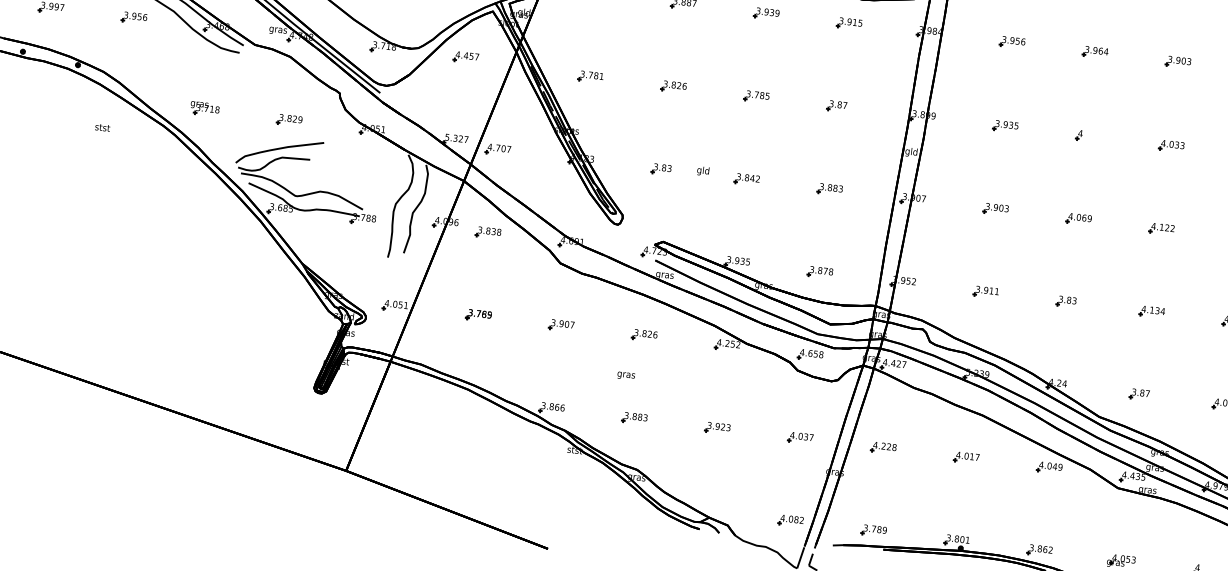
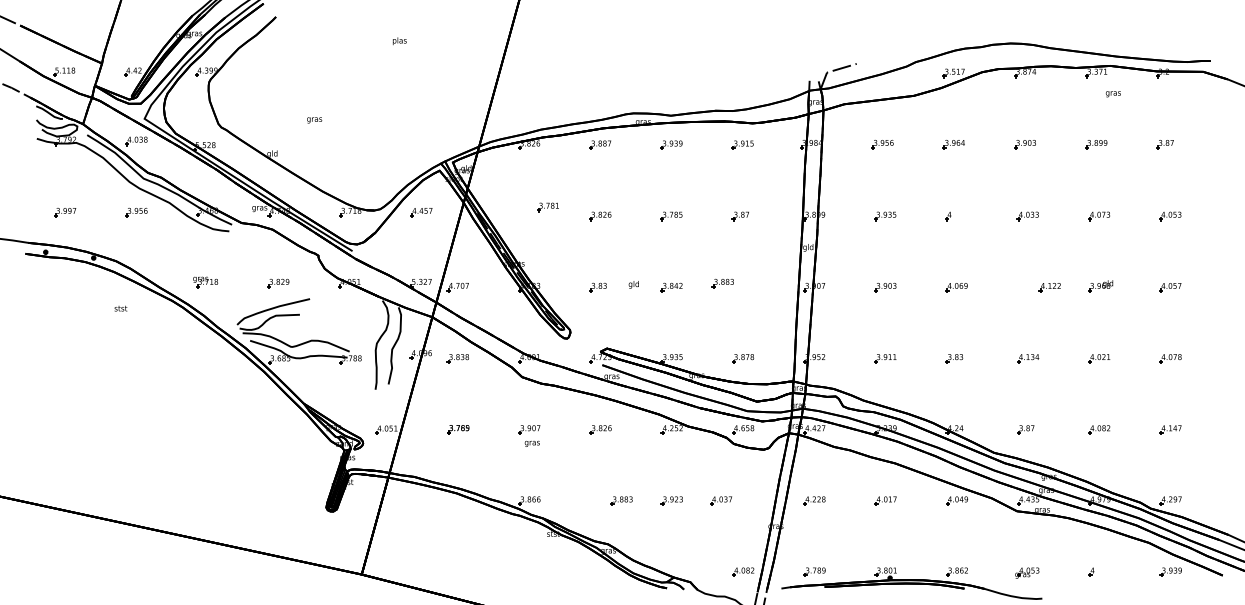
part: (590, 77) -> (547, 207), moved
part: (829, 189) -> (722, 283), moved
part: (1161, 229) -> (1049, 287), moved
text: (625, 375) -> (531, 443), moved
part: (634, 417) -> (621, 500), moved
part: (800, 437) -> (721, 500), moved

